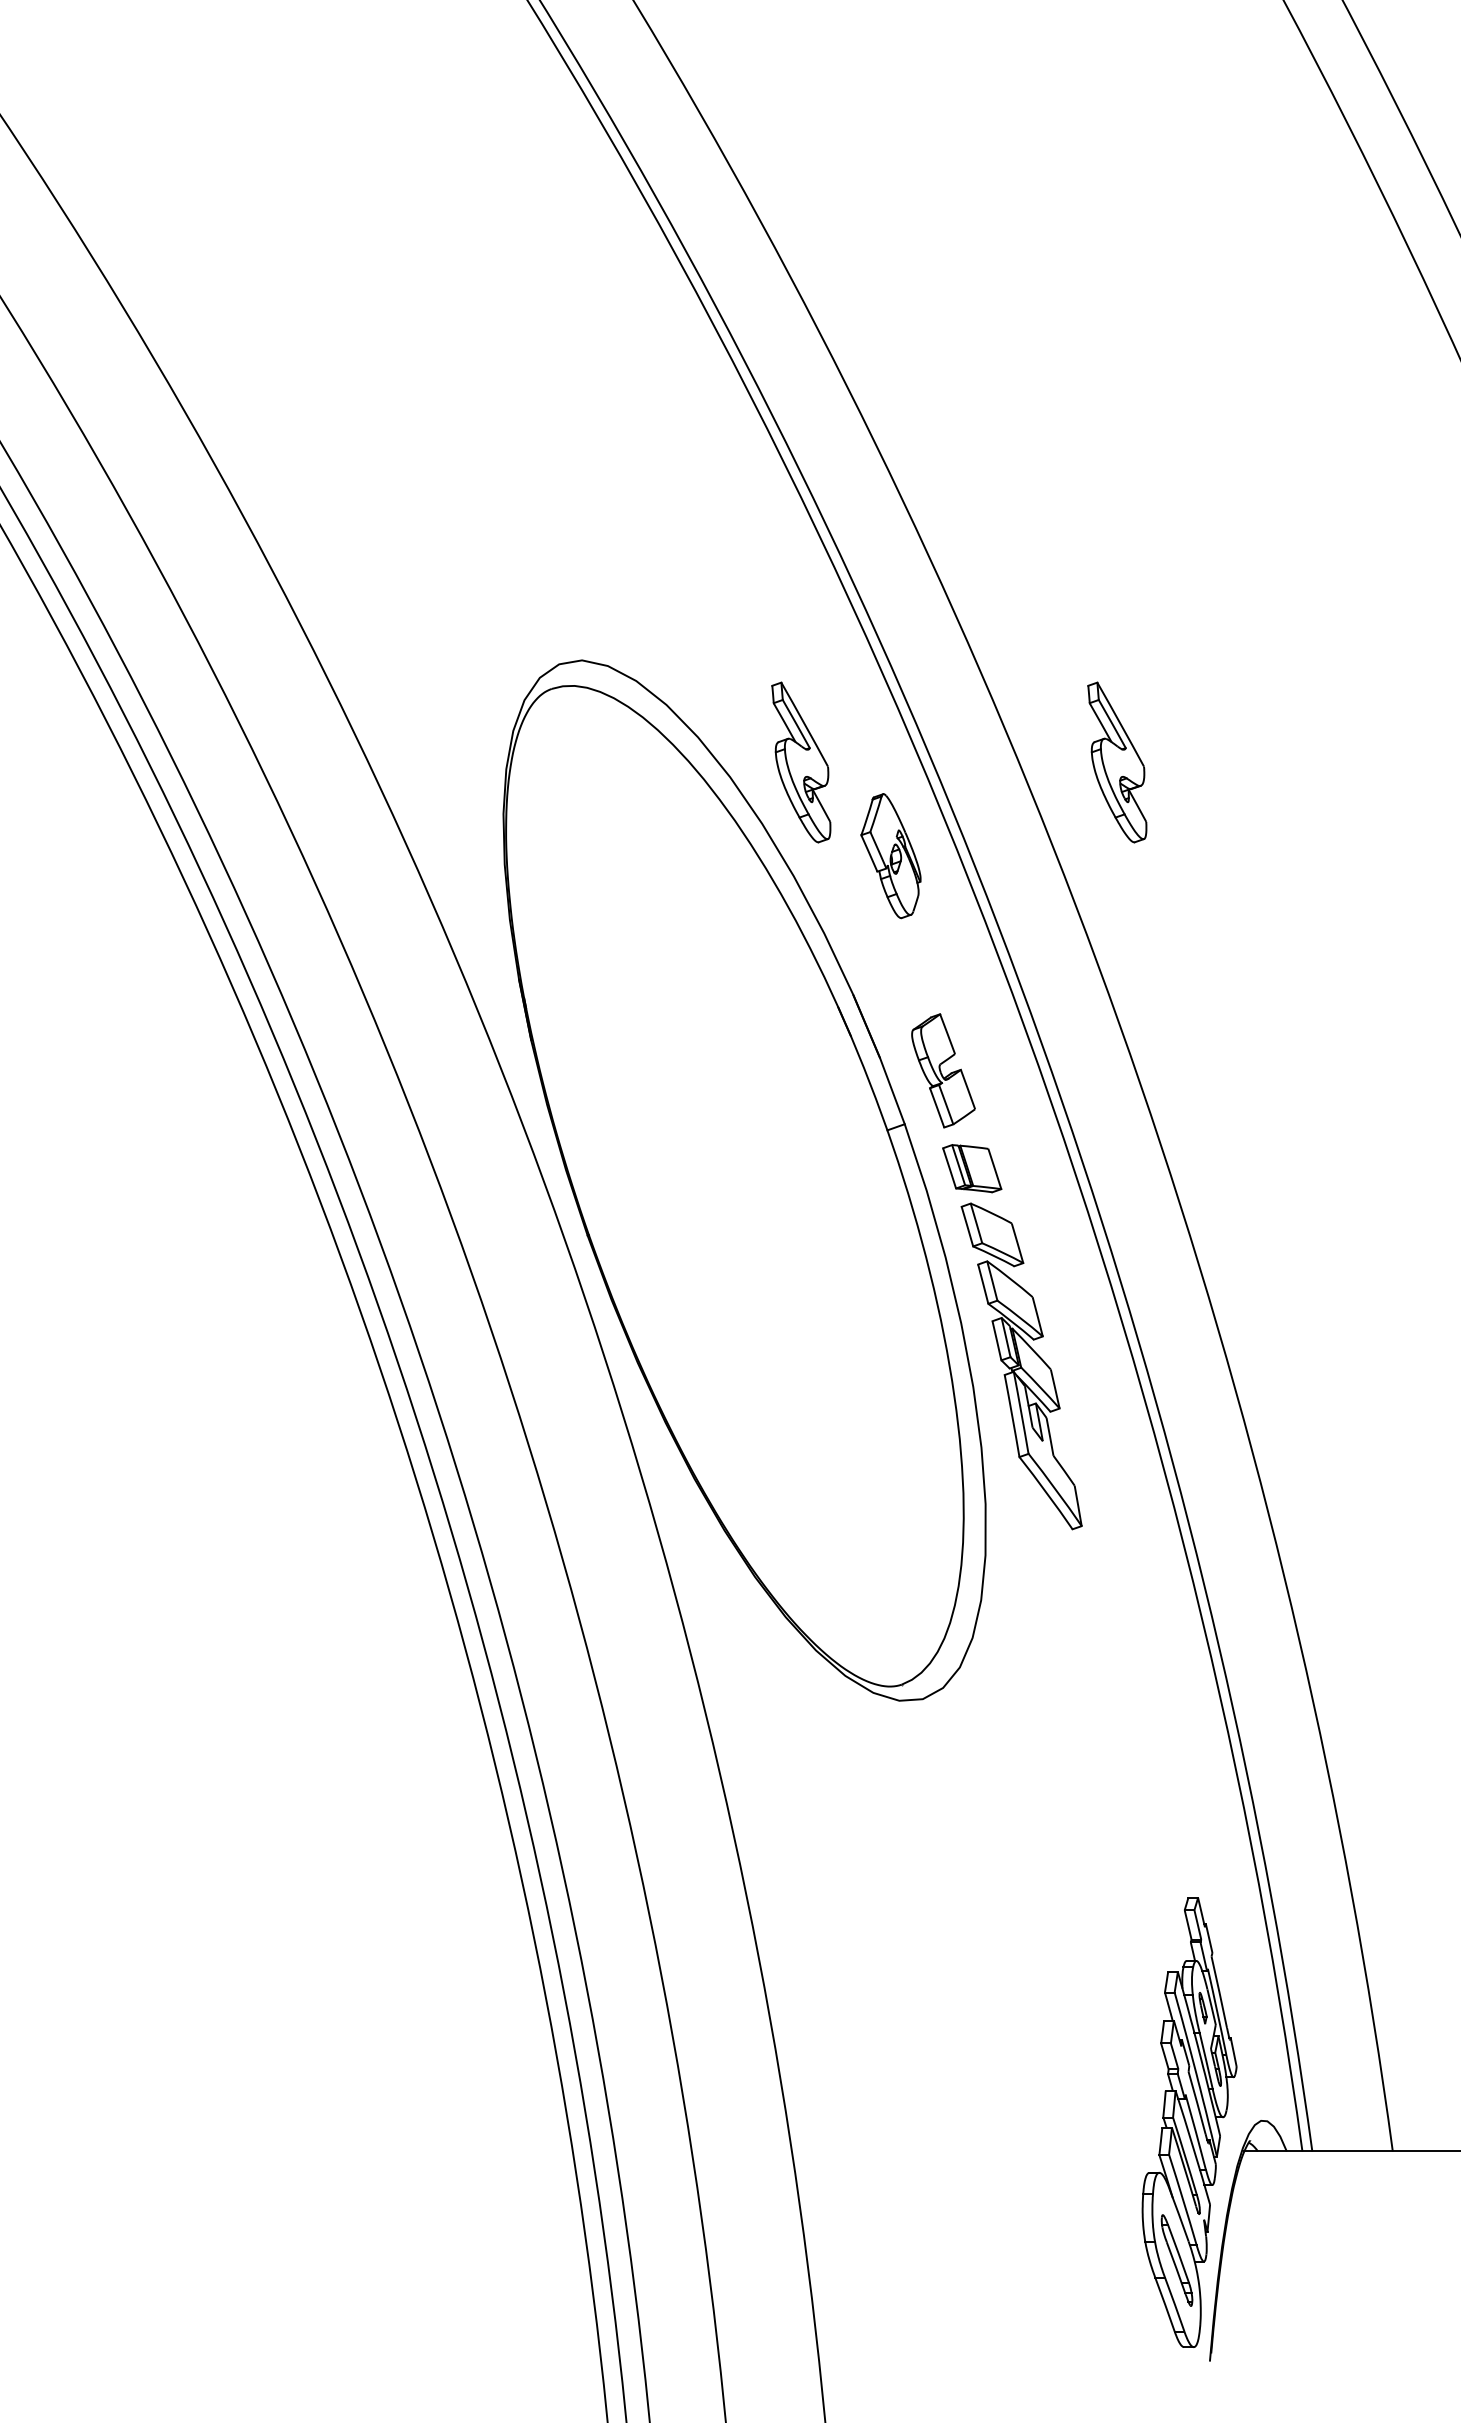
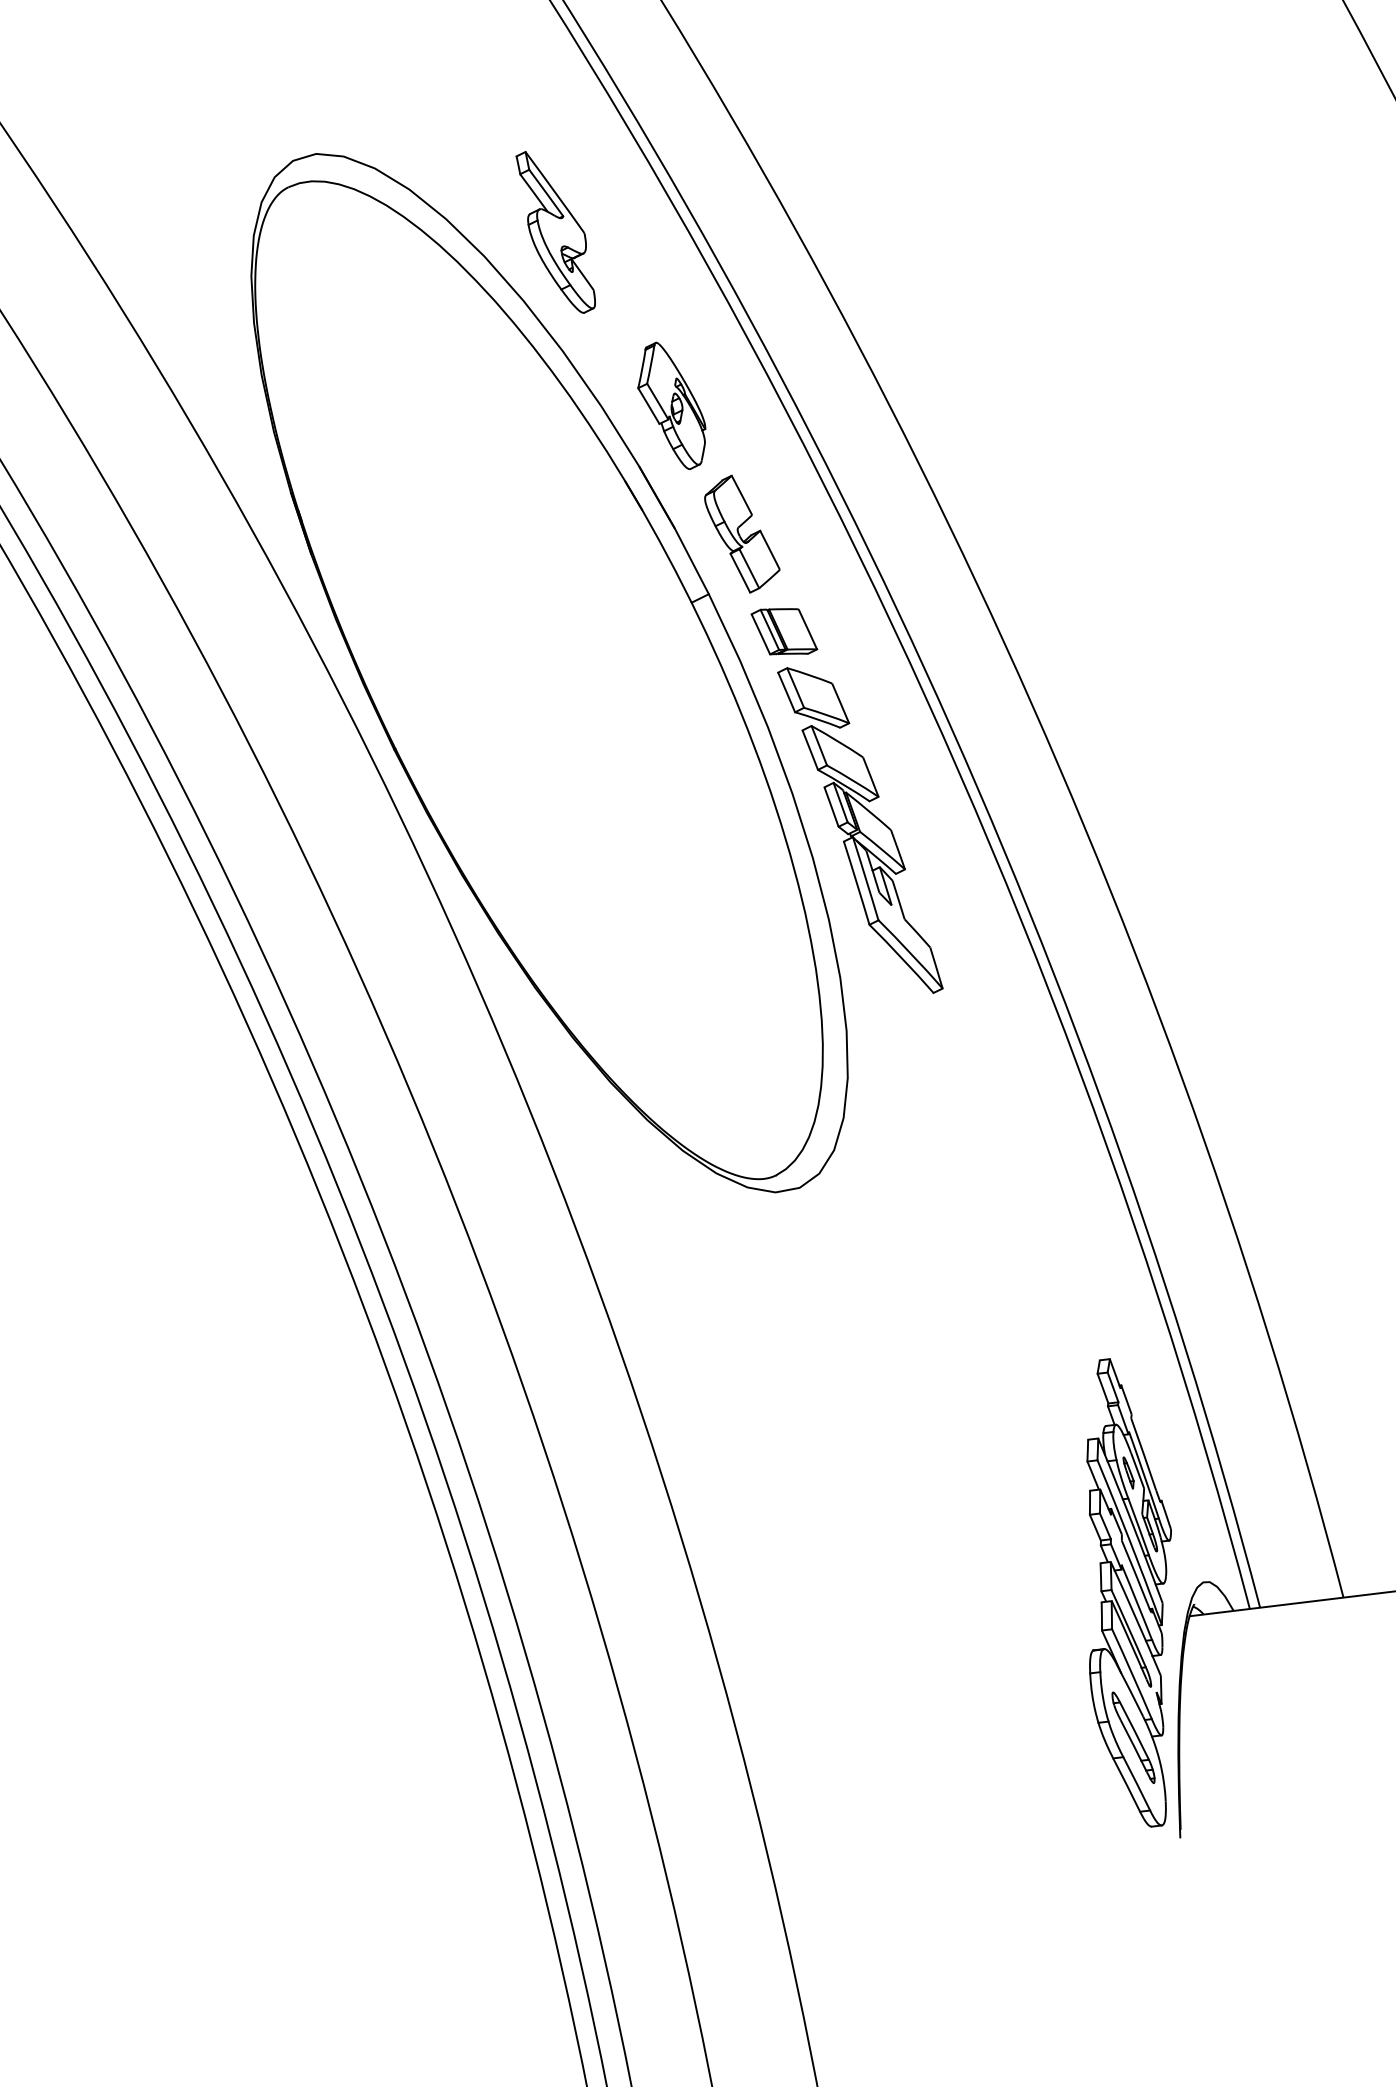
part: (1117, 762) -> (883, 192), removed
part: (890, 856) -> (671, 406), moved

